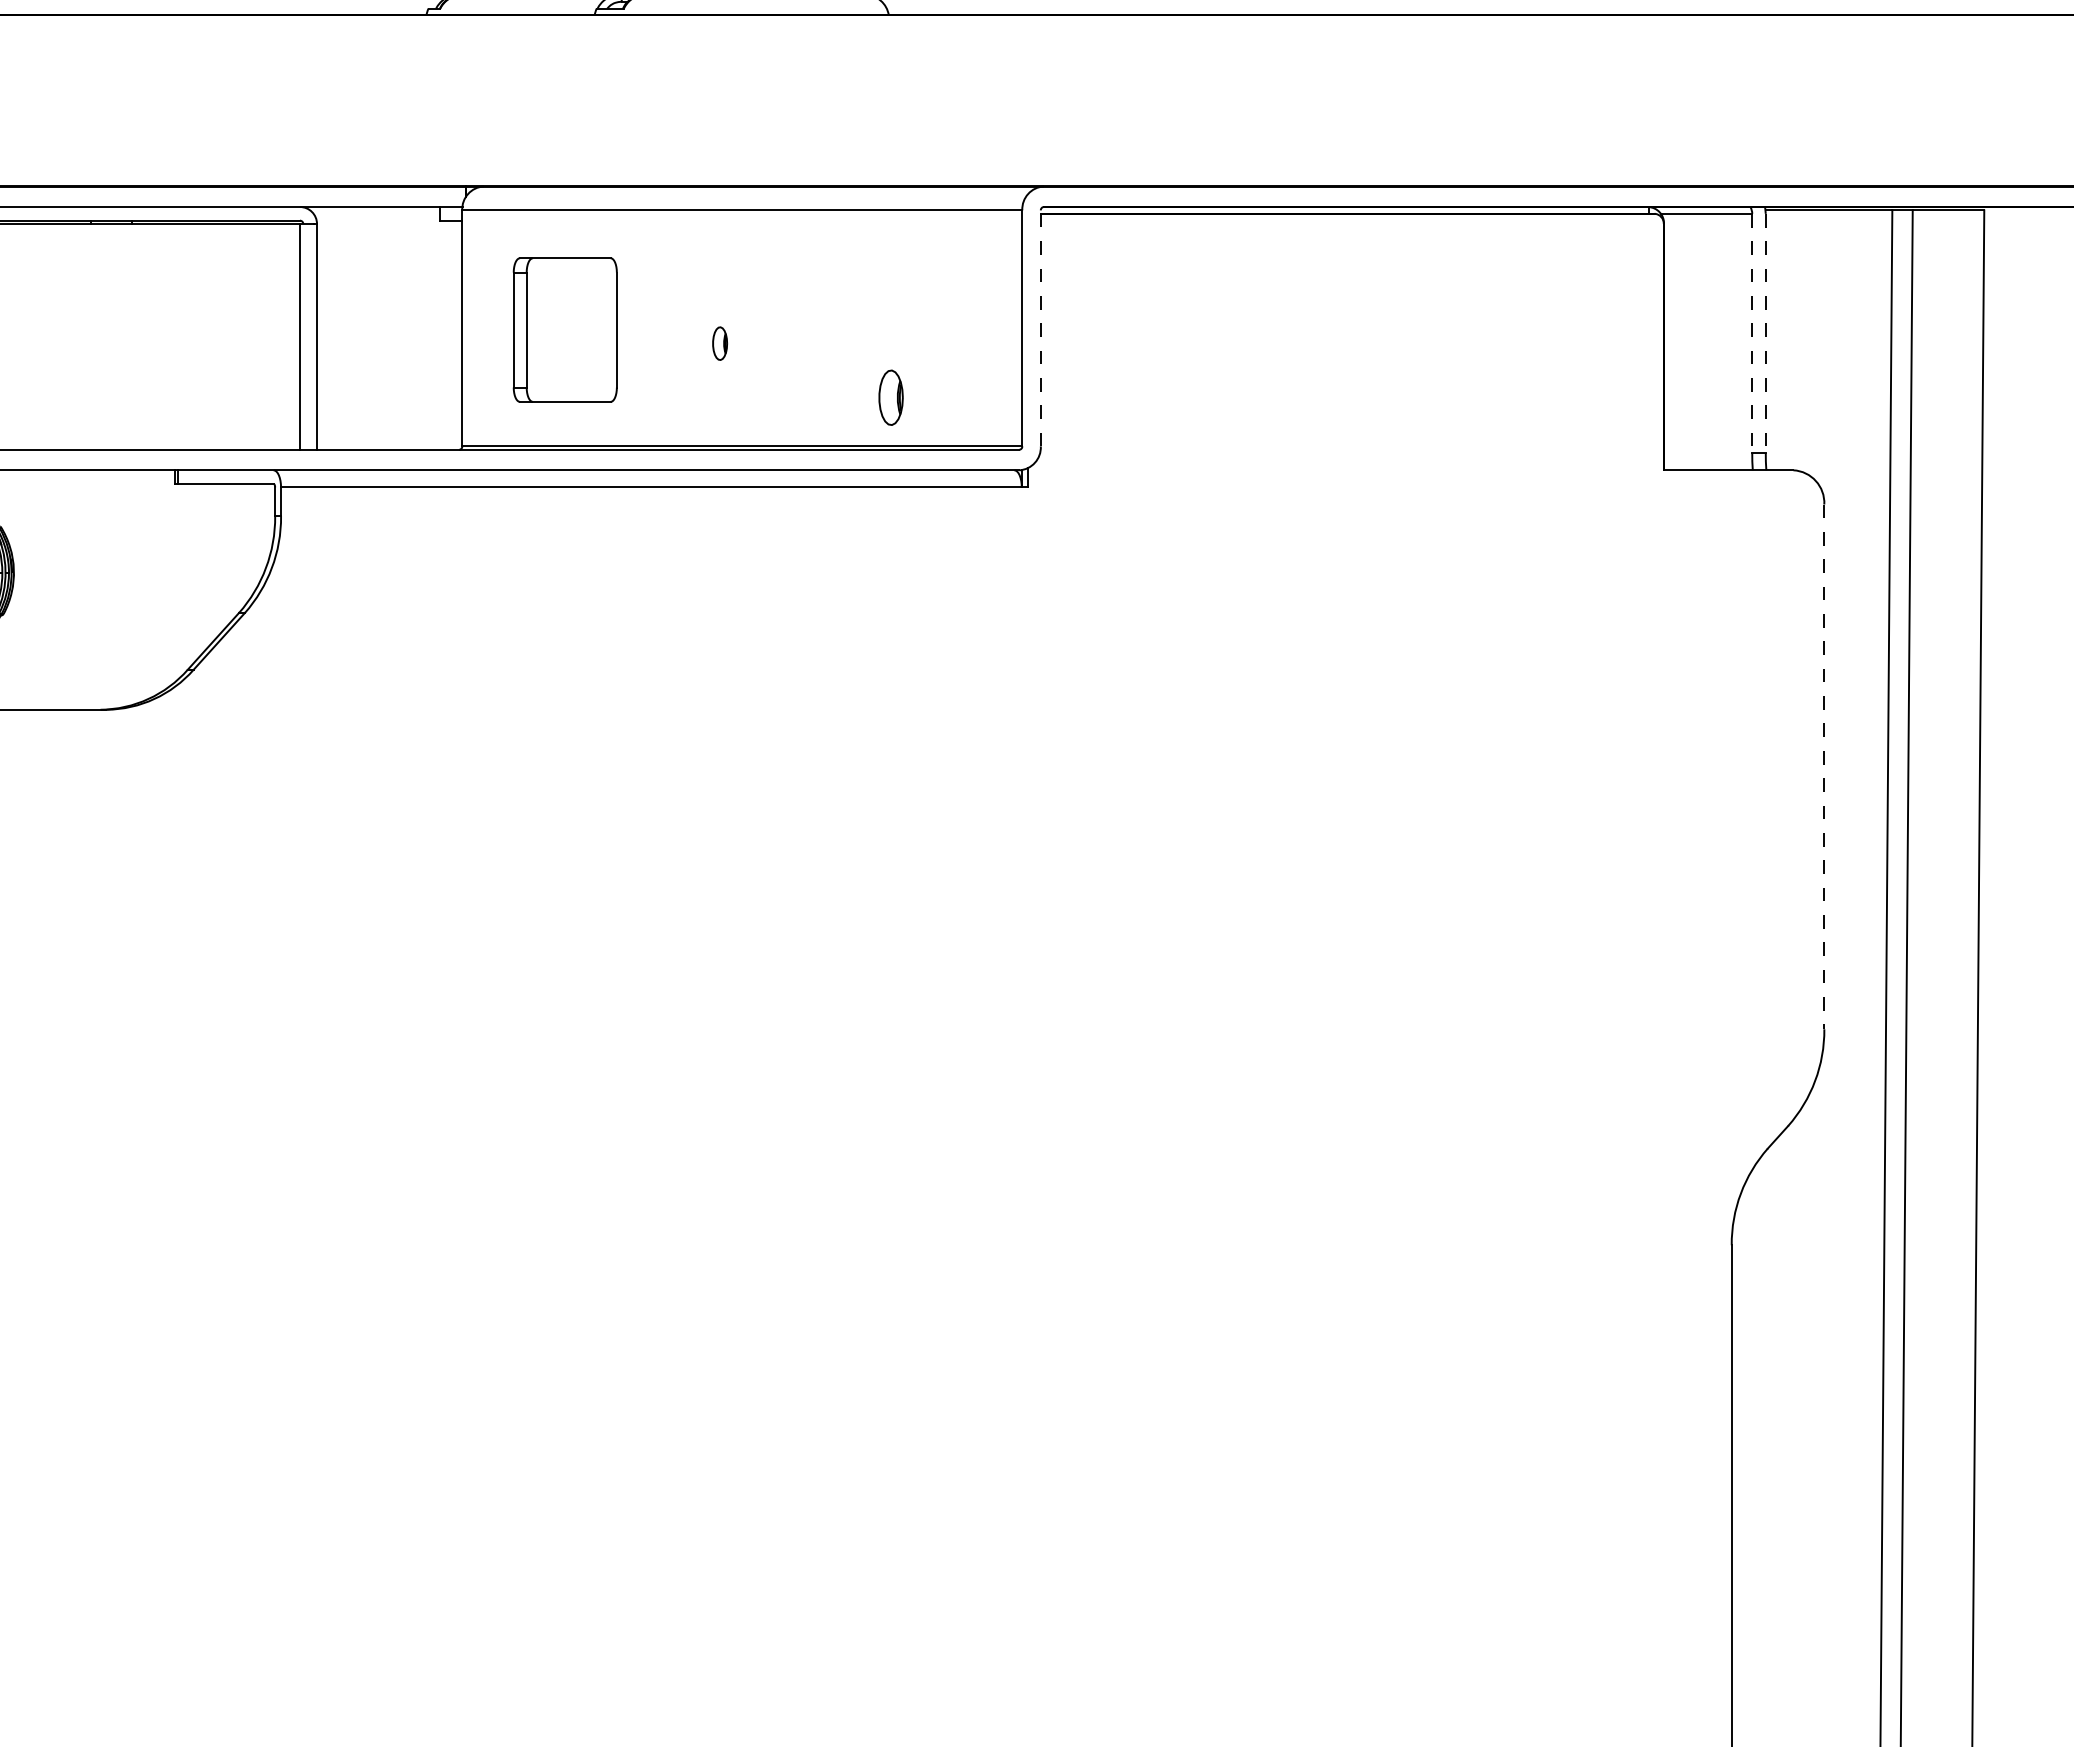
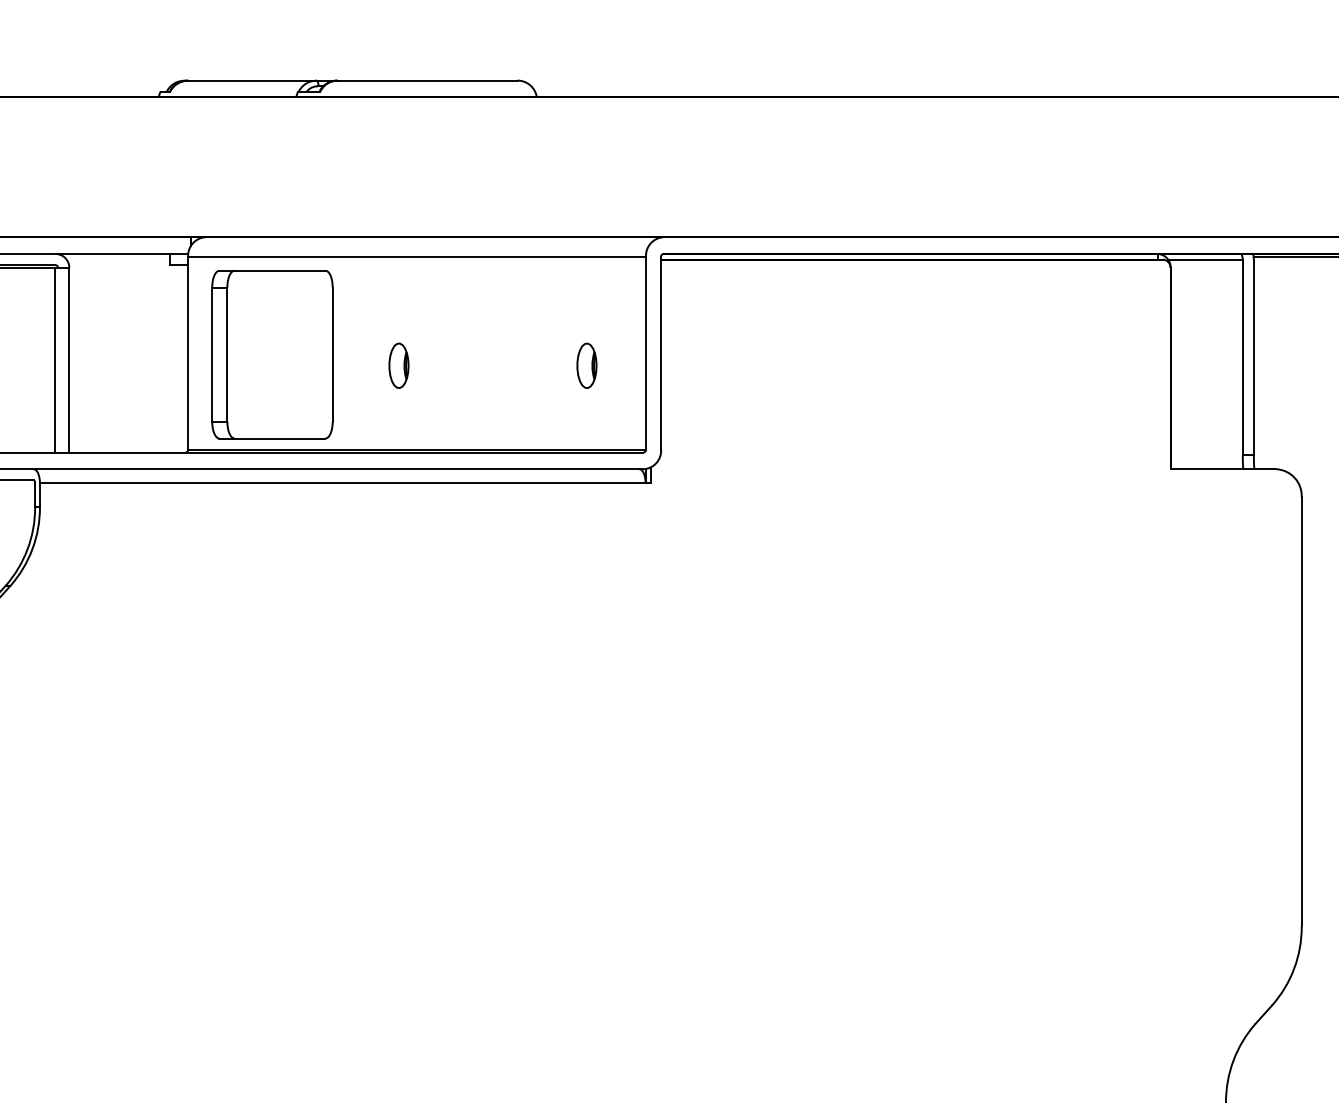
line: (1040, 327) -> (660, 352), dashed -> solid
part: (564, 329) -> (271, 354), size x1.43
line: (1752, 333) -> (1242, 357), dashed -> solid
line: (1765, 333) -> (1253, 357), dashed -> solid
part: (719, 343) -> (398, 365), size x1.67
part: (890, 397) -> (586, 365), moved
line: (1824, 767) -> (1301, 712), dashed -> solid

